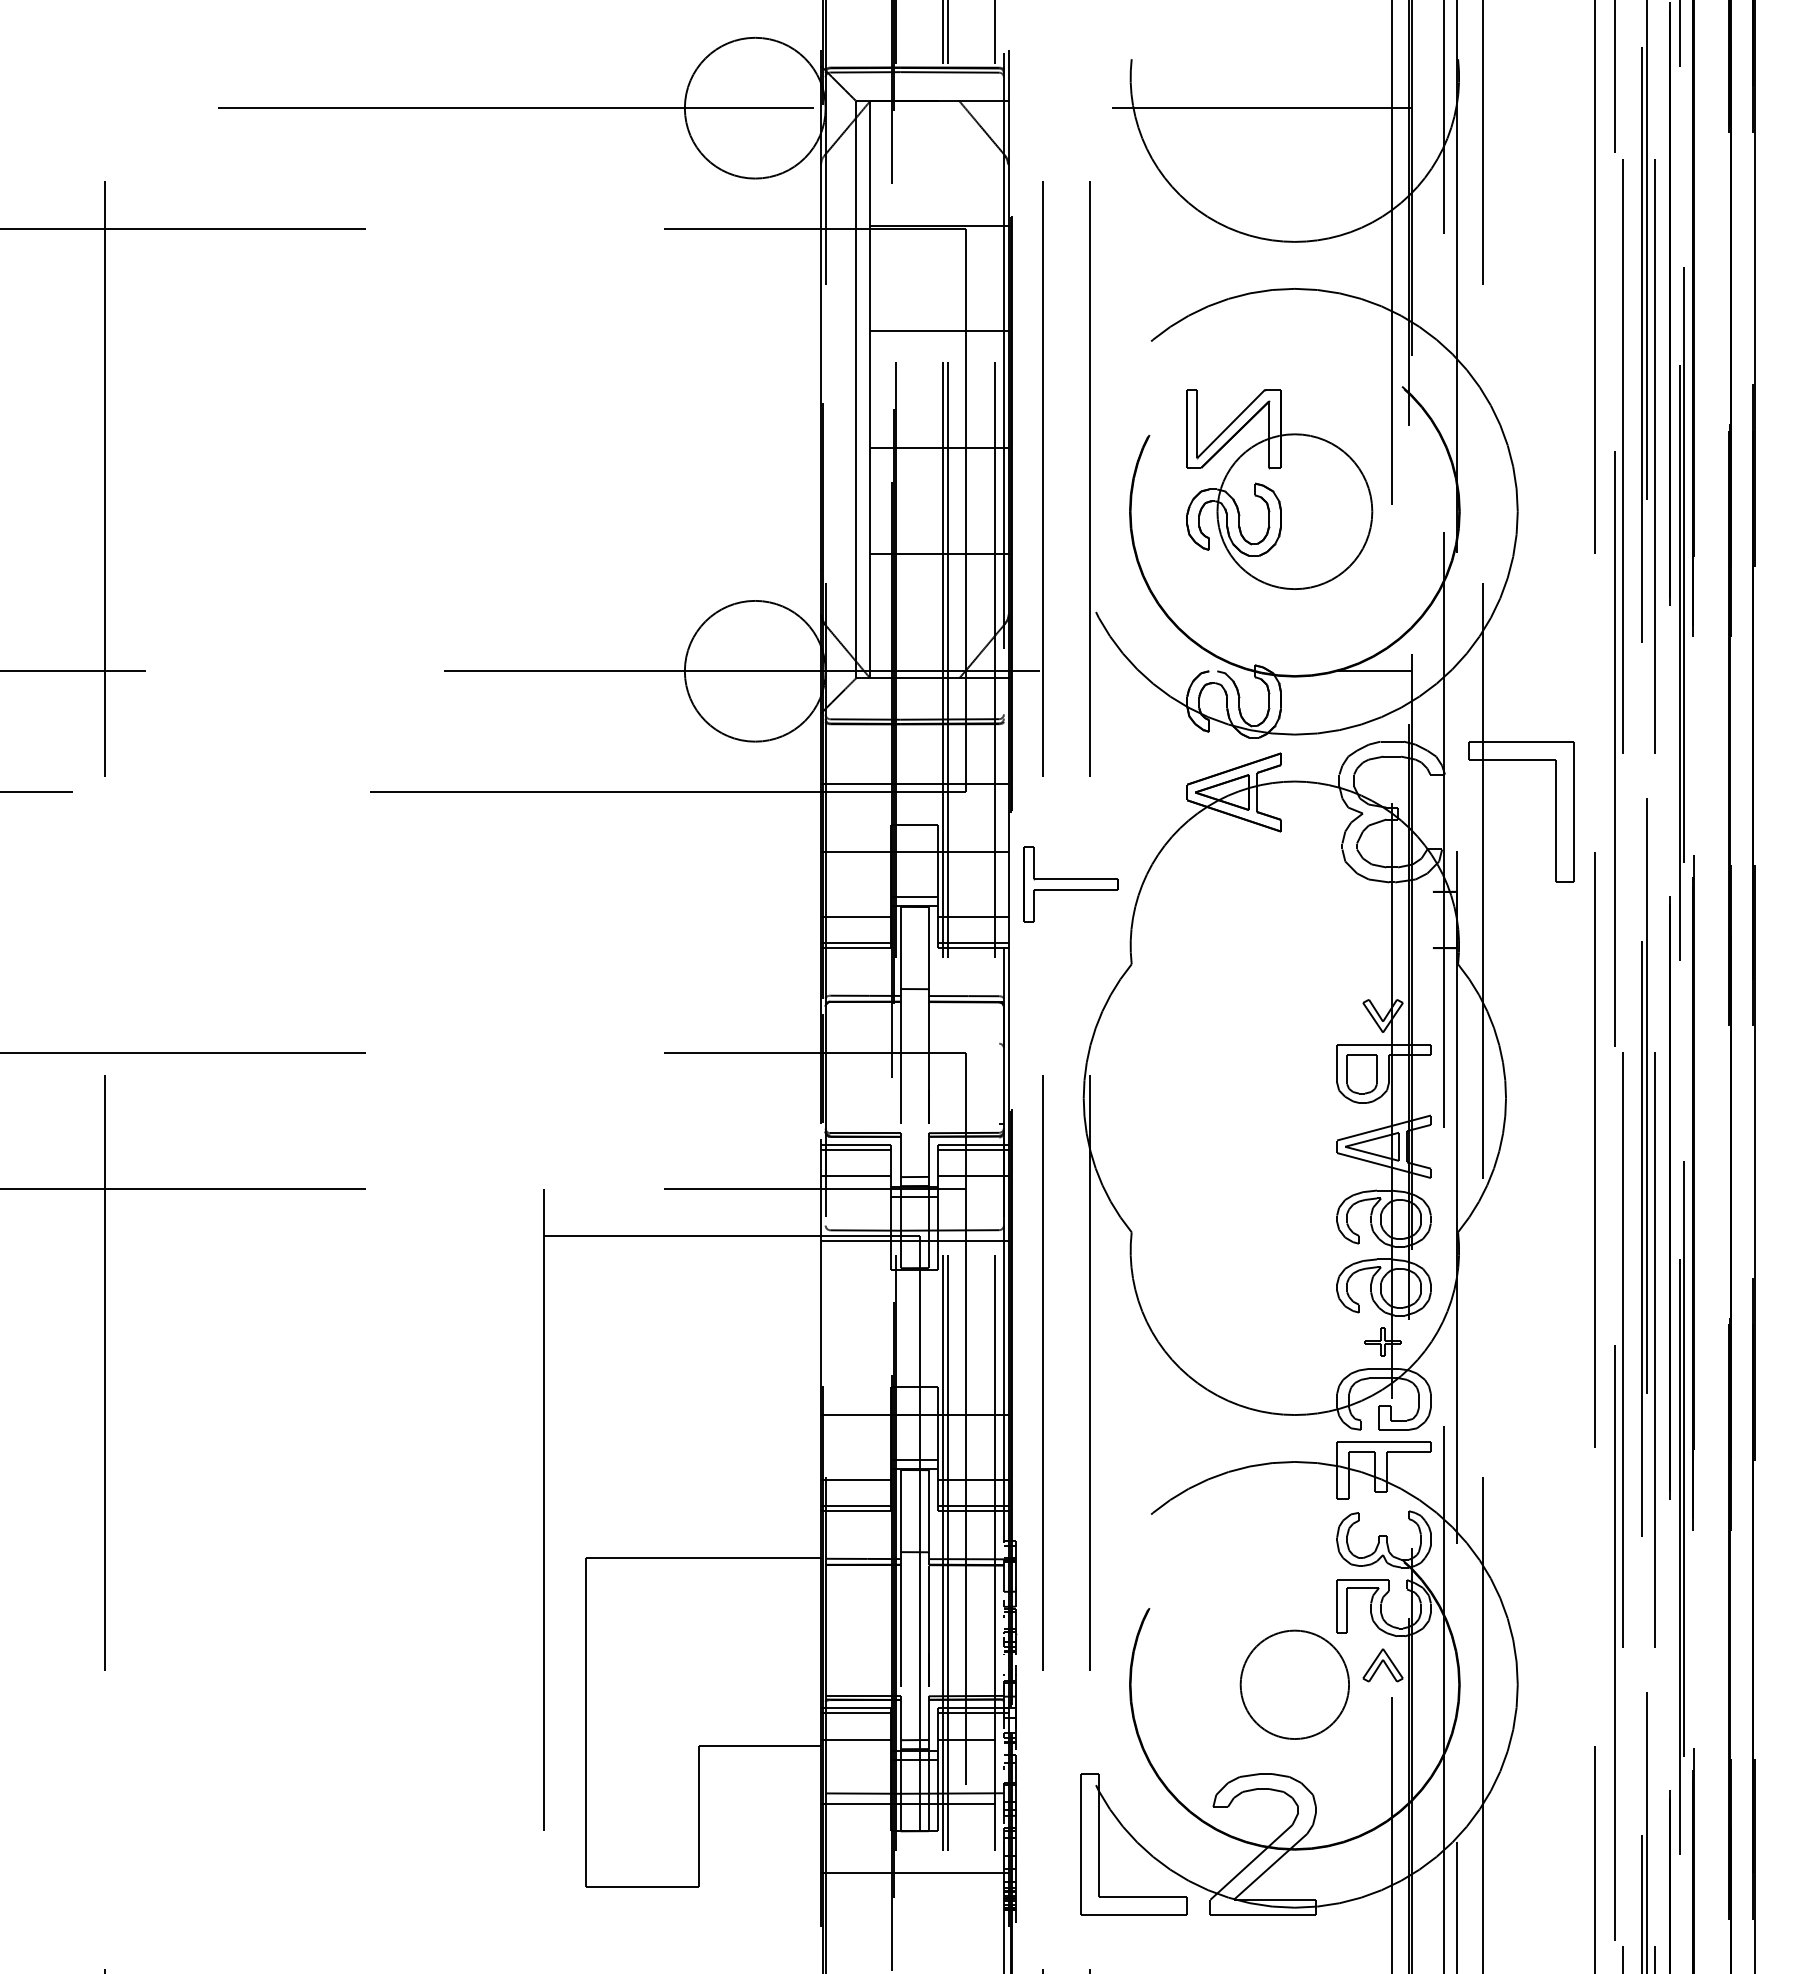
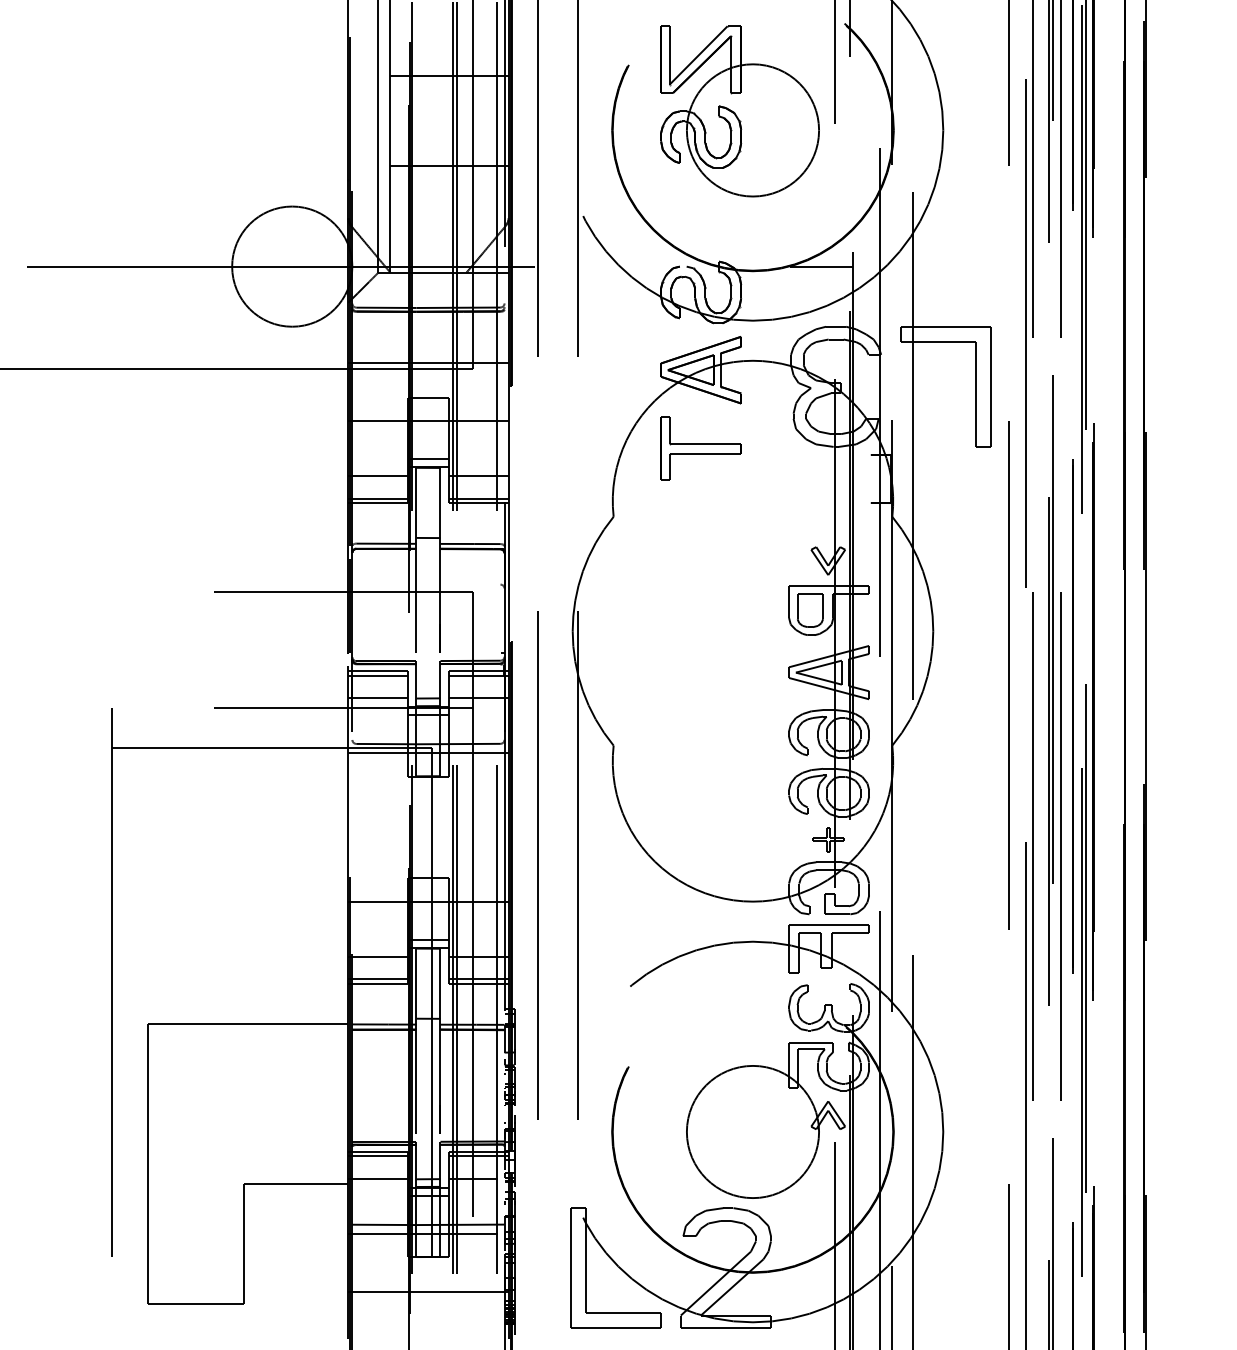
part: (1070, 884) -> (700, 448), moved
circle: (1294, 1684) -> (752, 1131), size x1.43

